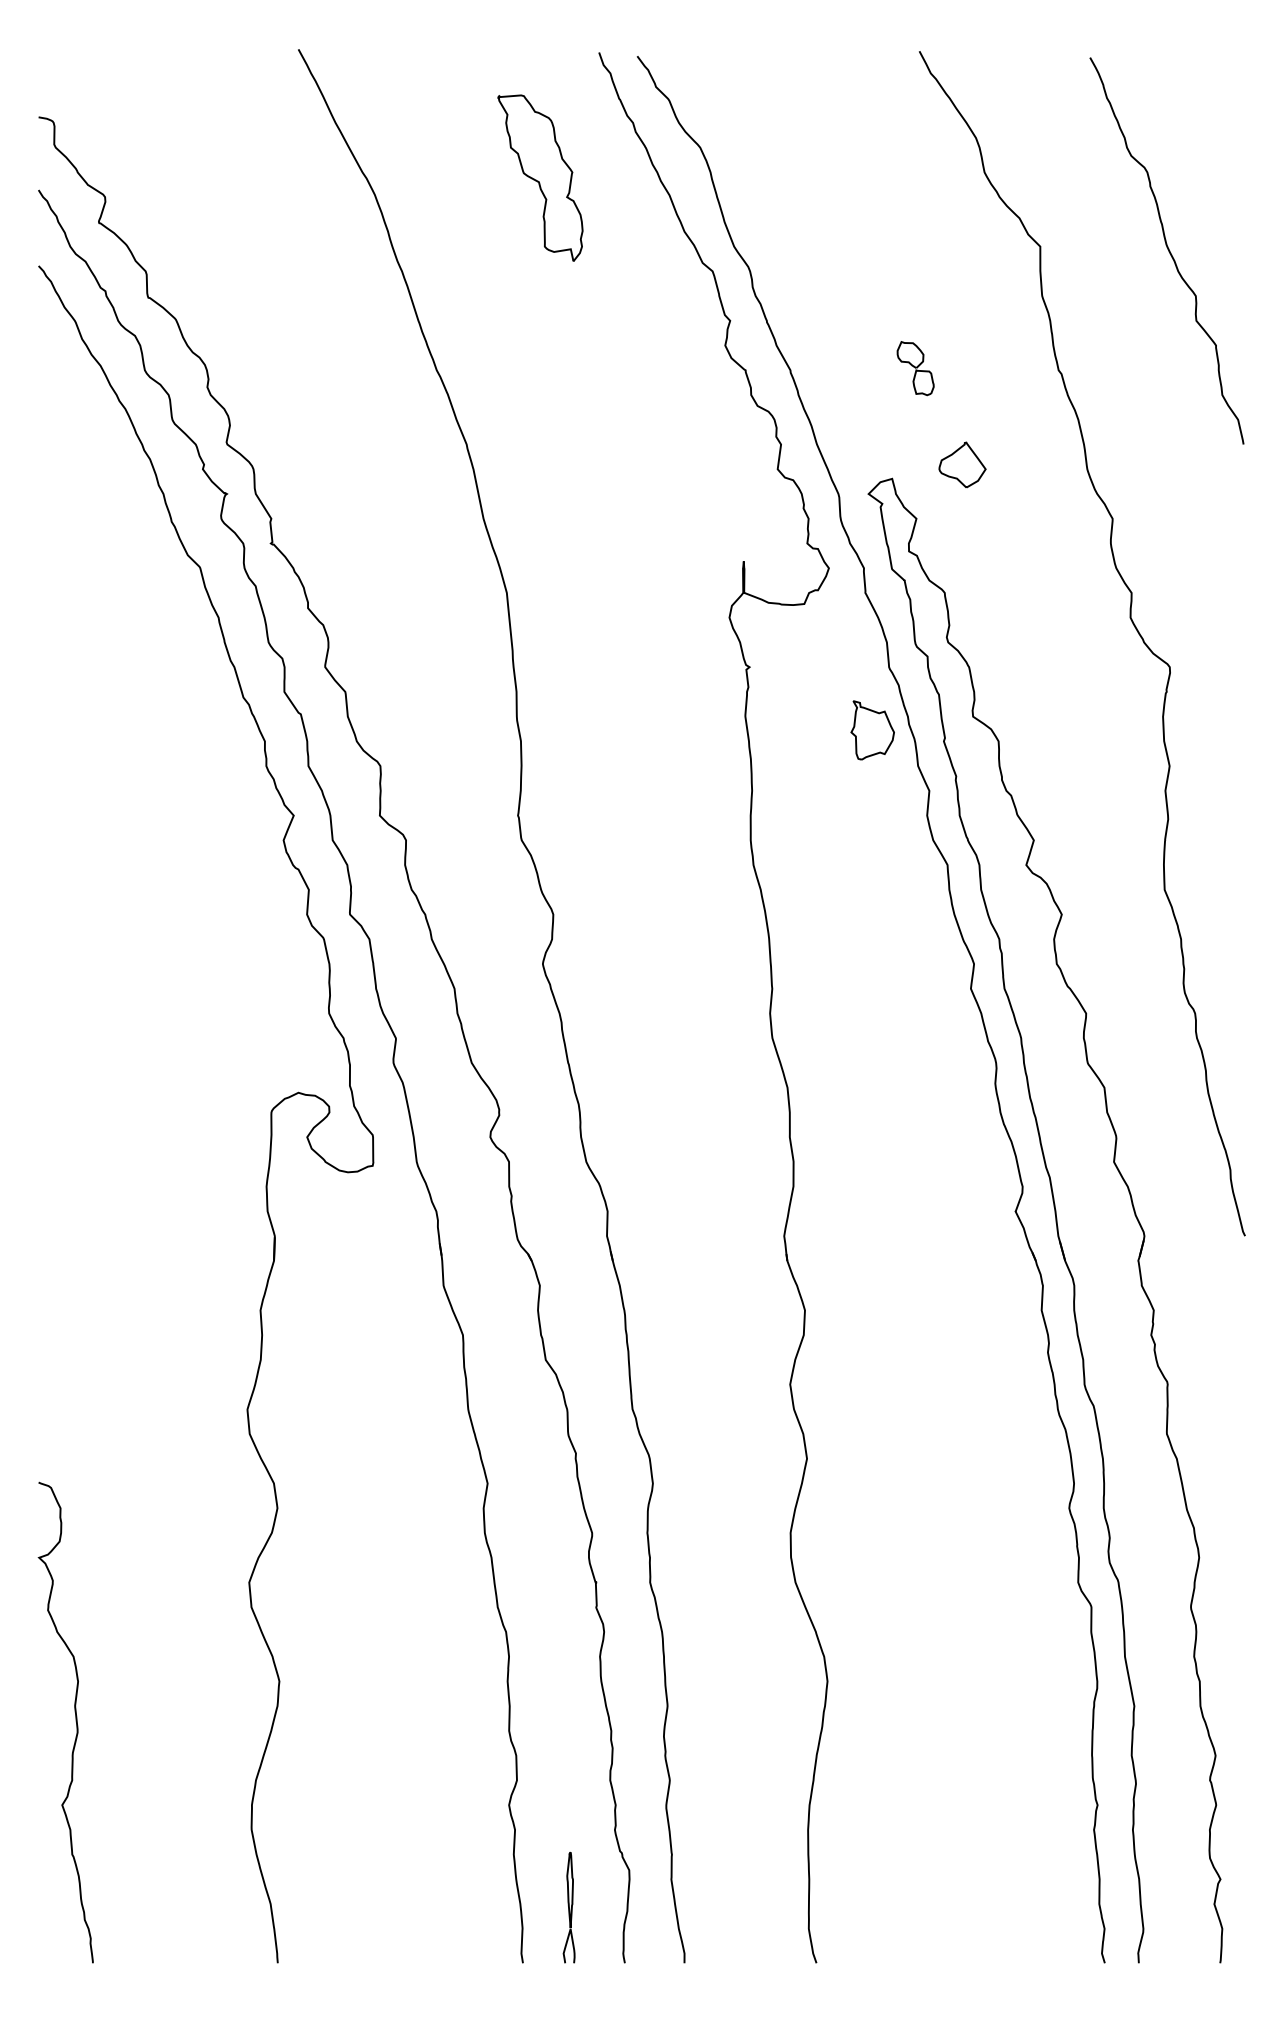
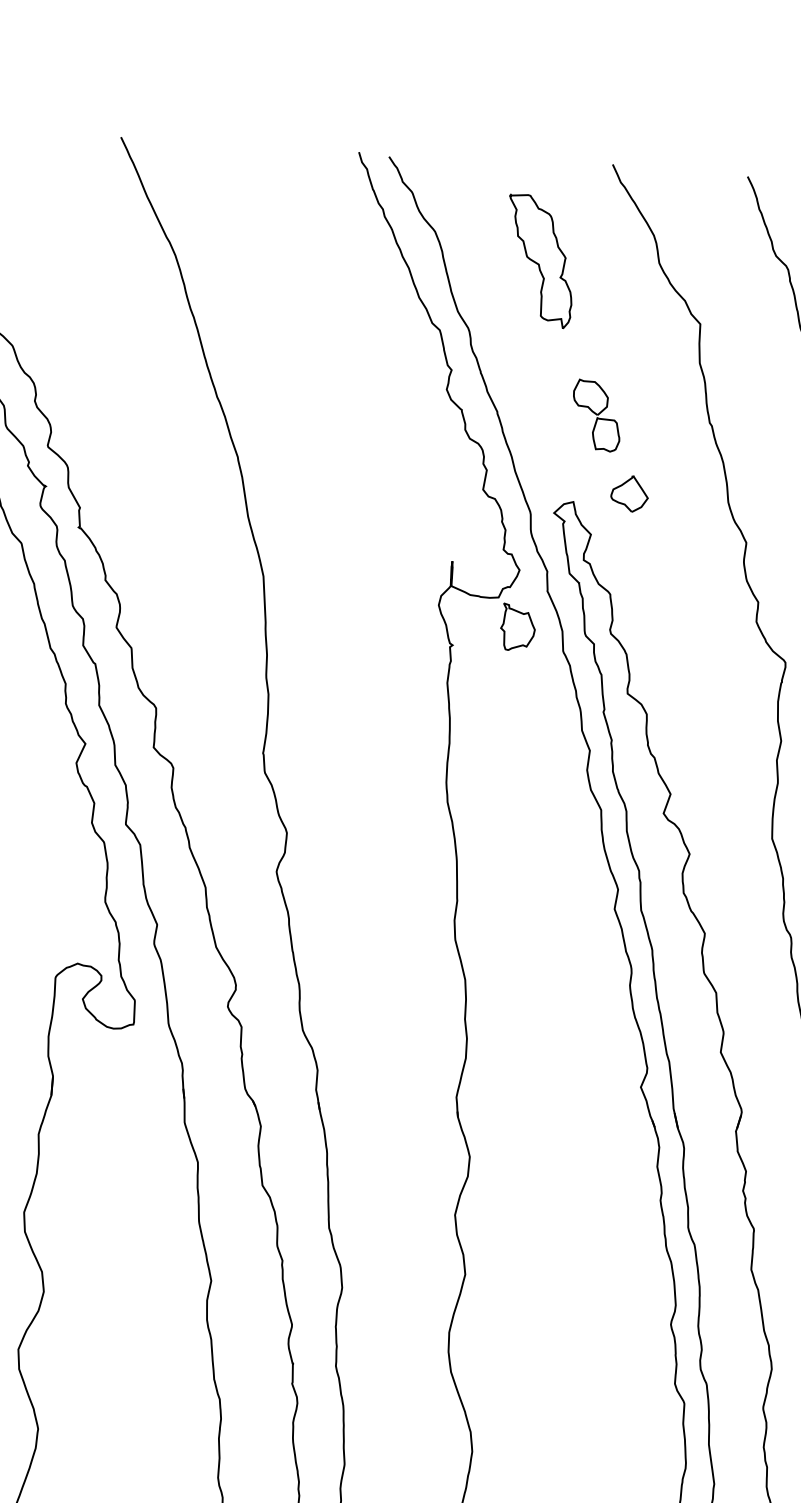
part: (540, 177) -> (540, 260), moved
part: (915, 368) -> (596, 415), size x1.67
part: (872, 730) -> (517, 627), moved

